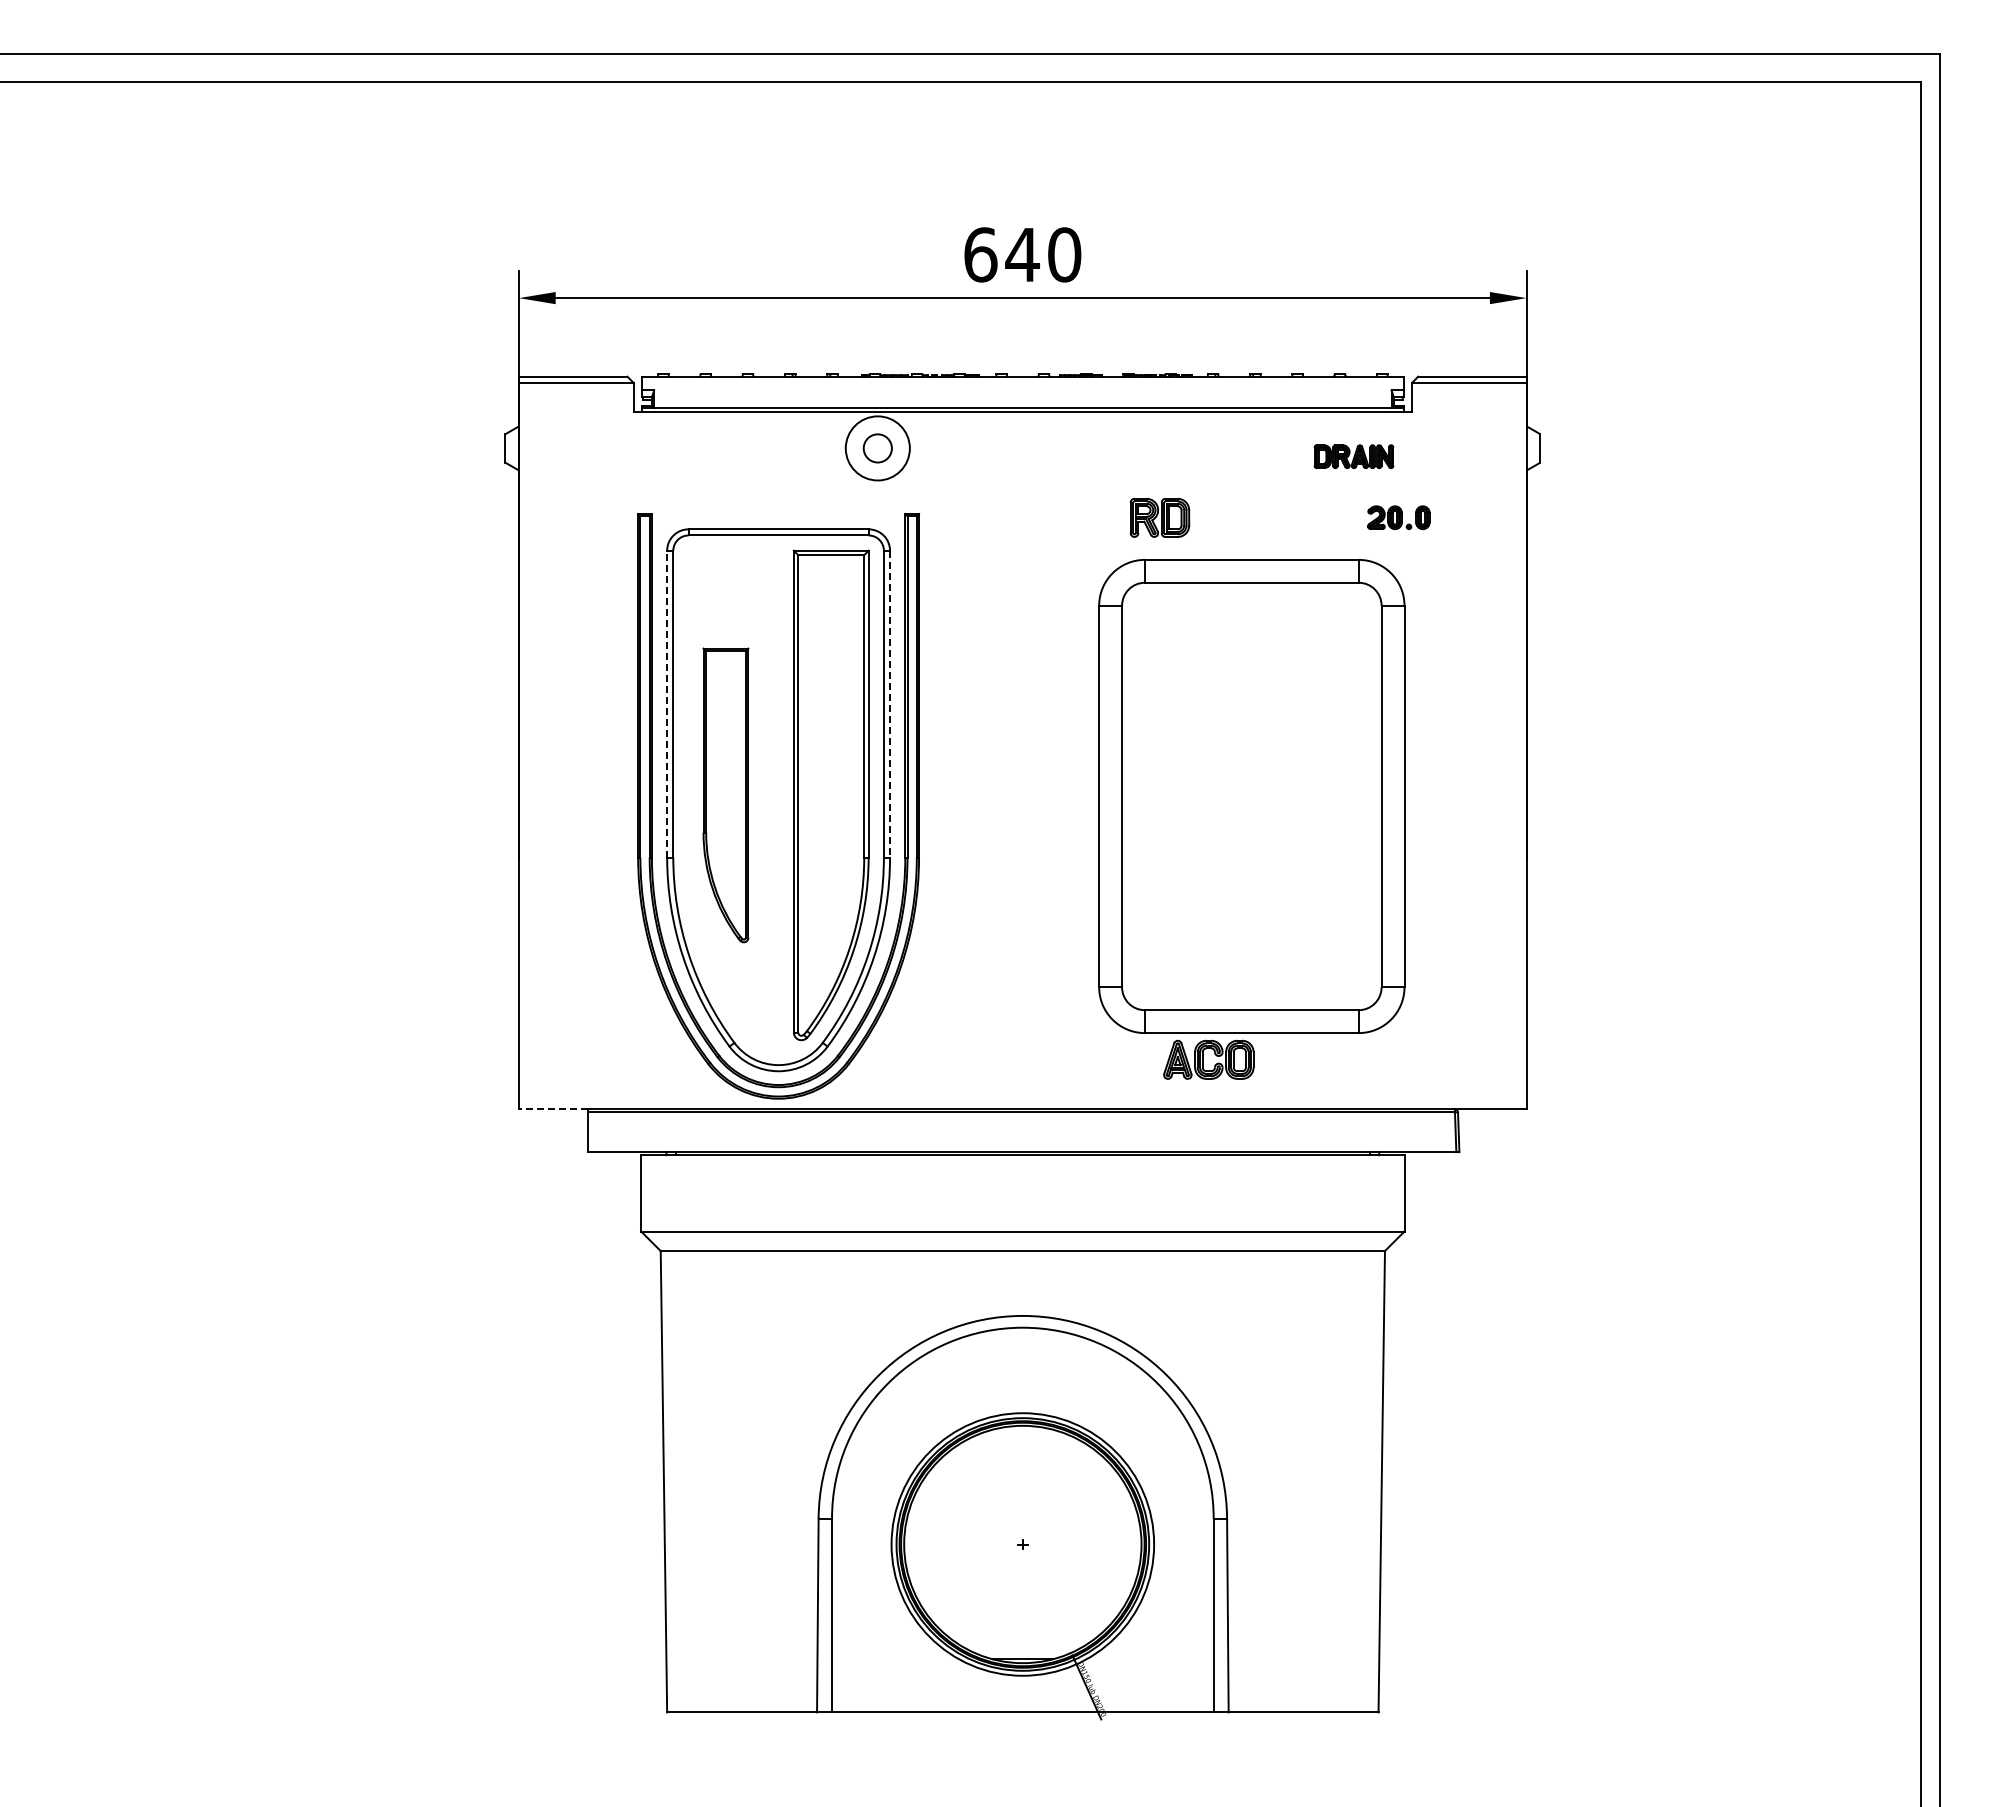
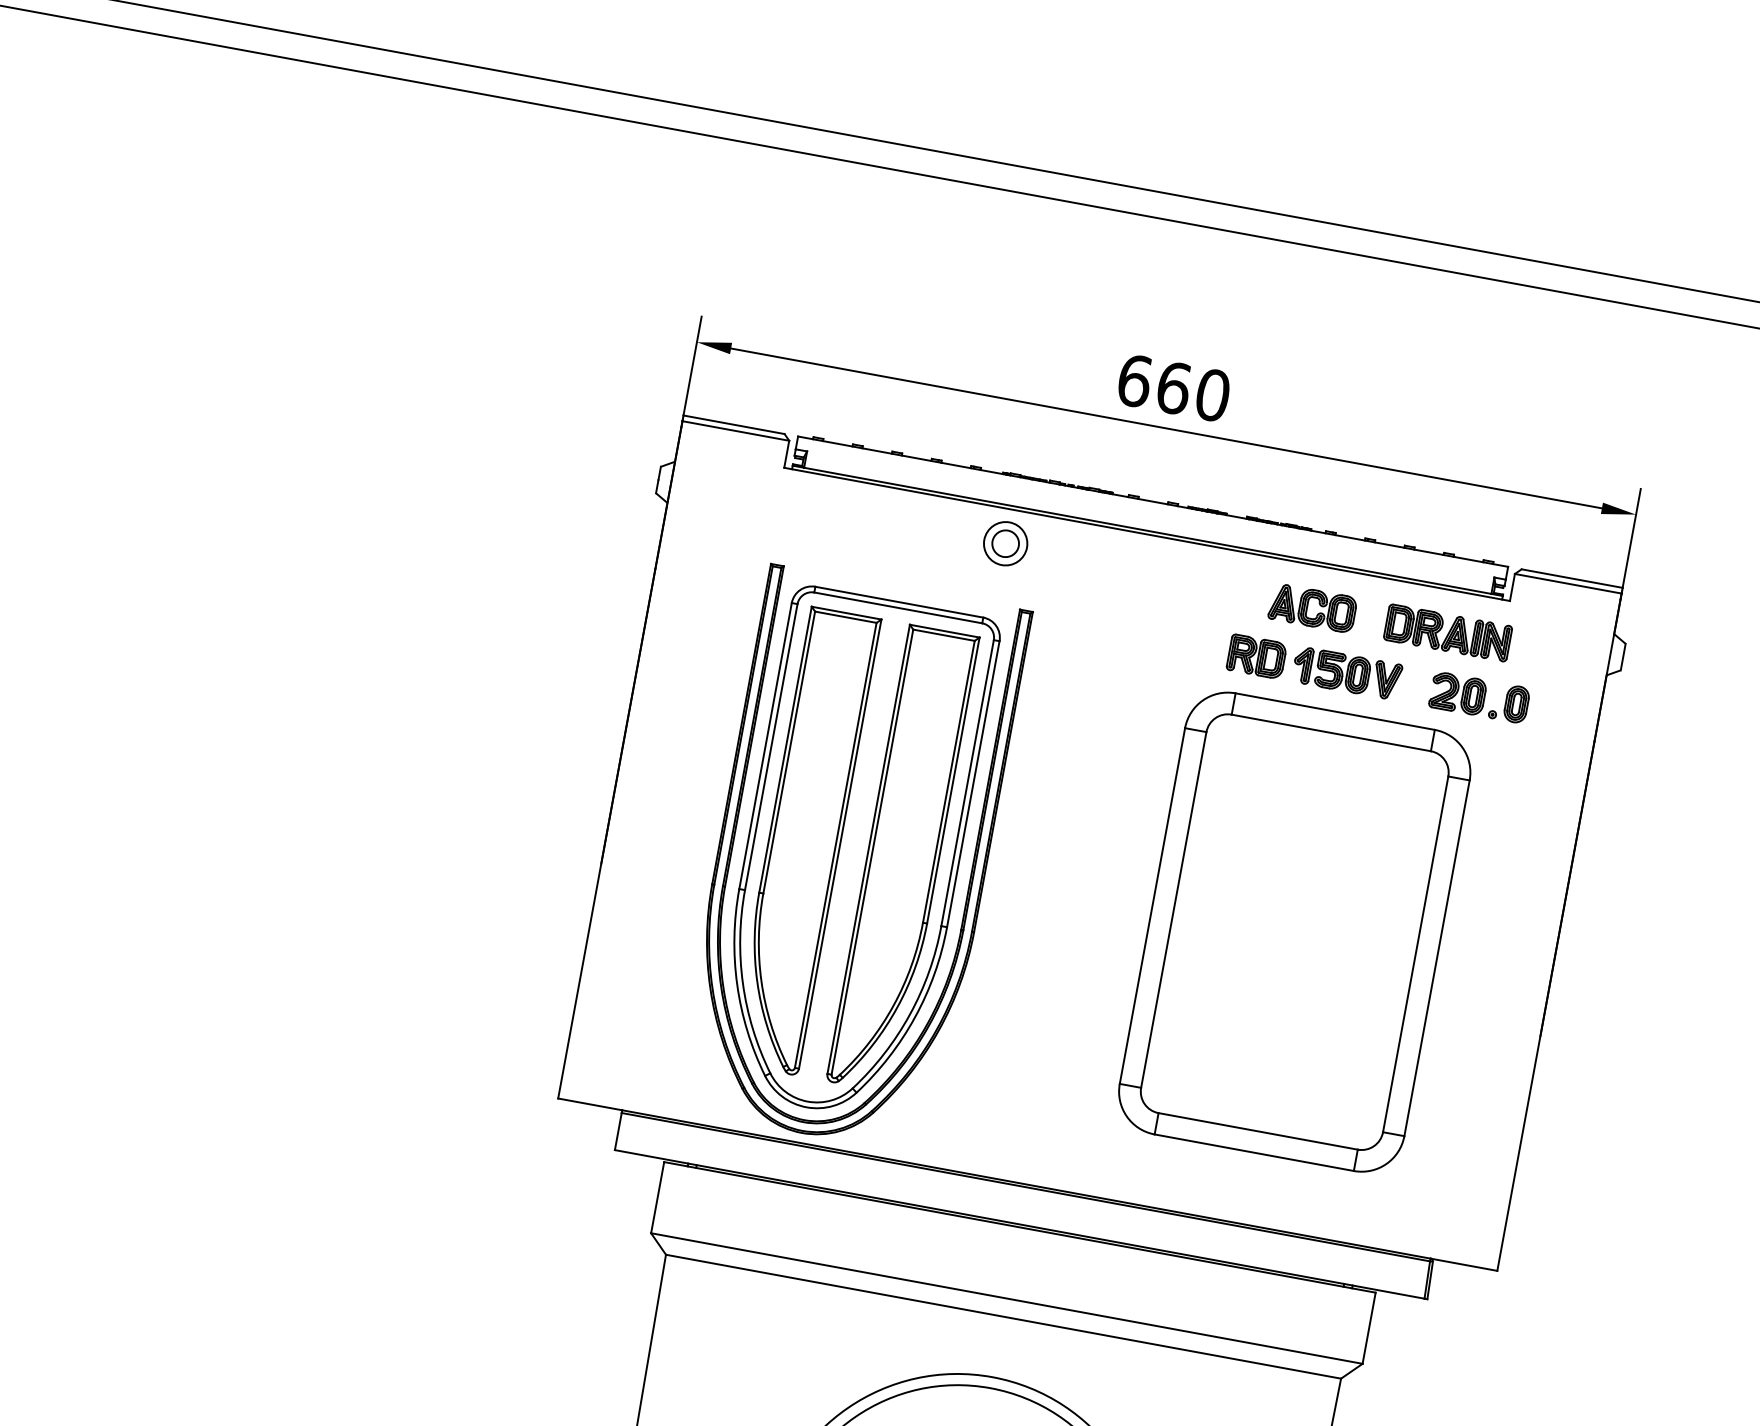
text: (1022, 254) -> (1173, 387), 640 -> 660
circle: (877, 448) -> (1005, 543), size x0.71
part: (1353, 456) -> (1447, 632), size x1.67
part: (1256, 517) -> (1346, 672), added
part: (1398, 517) -> (1479, 697), size x1.67
line: (667, 703) -> (765, 745), dashed -> solid
line: (890, 704) -> (973, 784), dashed -> solid
part: (725, 795) -> (804, 841), size x1.67
part: (1208, 1059) -> (1312, 607), moved
line: (552, 1109) -> (589, 1104), dashed -> solid

